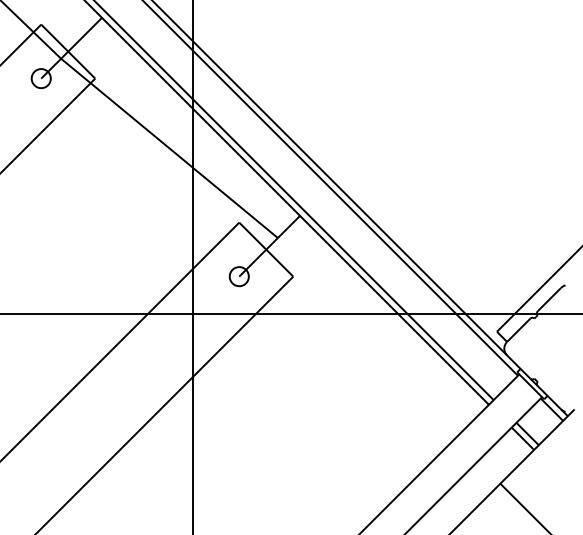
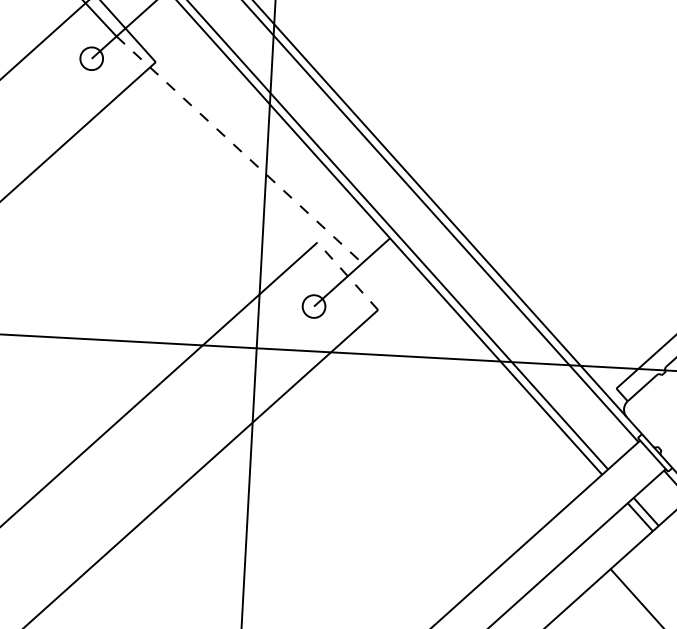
line: (169, 148) -> (239, 149), solid -> dashed
line: (265, 249) -> (346, 276), solid -> dashed

